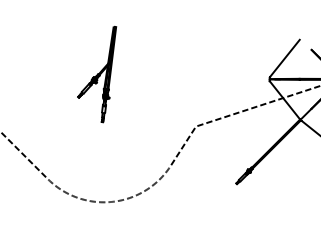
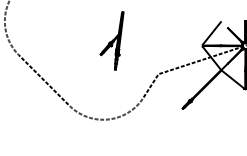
part: (96, 73) -> (111, 40), moved

